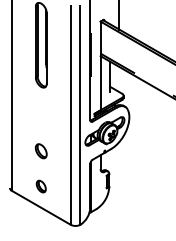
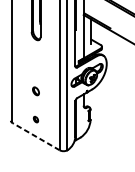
part: (40, 151) -> (35, 91), size x0.7
part: (40, 186) -> (35, 119), size x0.6
line: (40, 207) -> (35, 136), solid -> dashed

